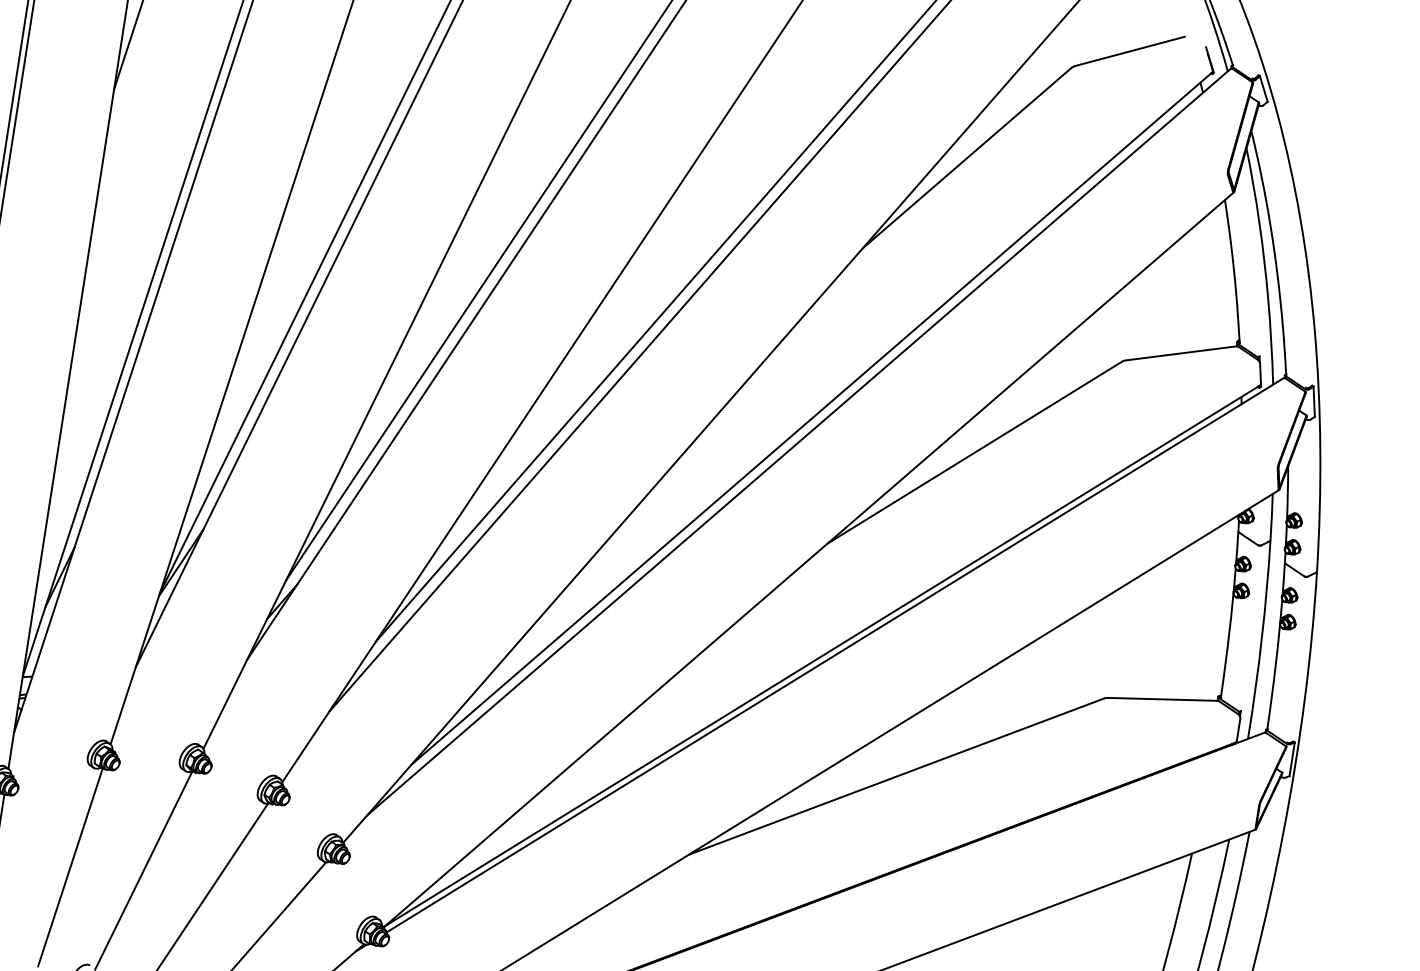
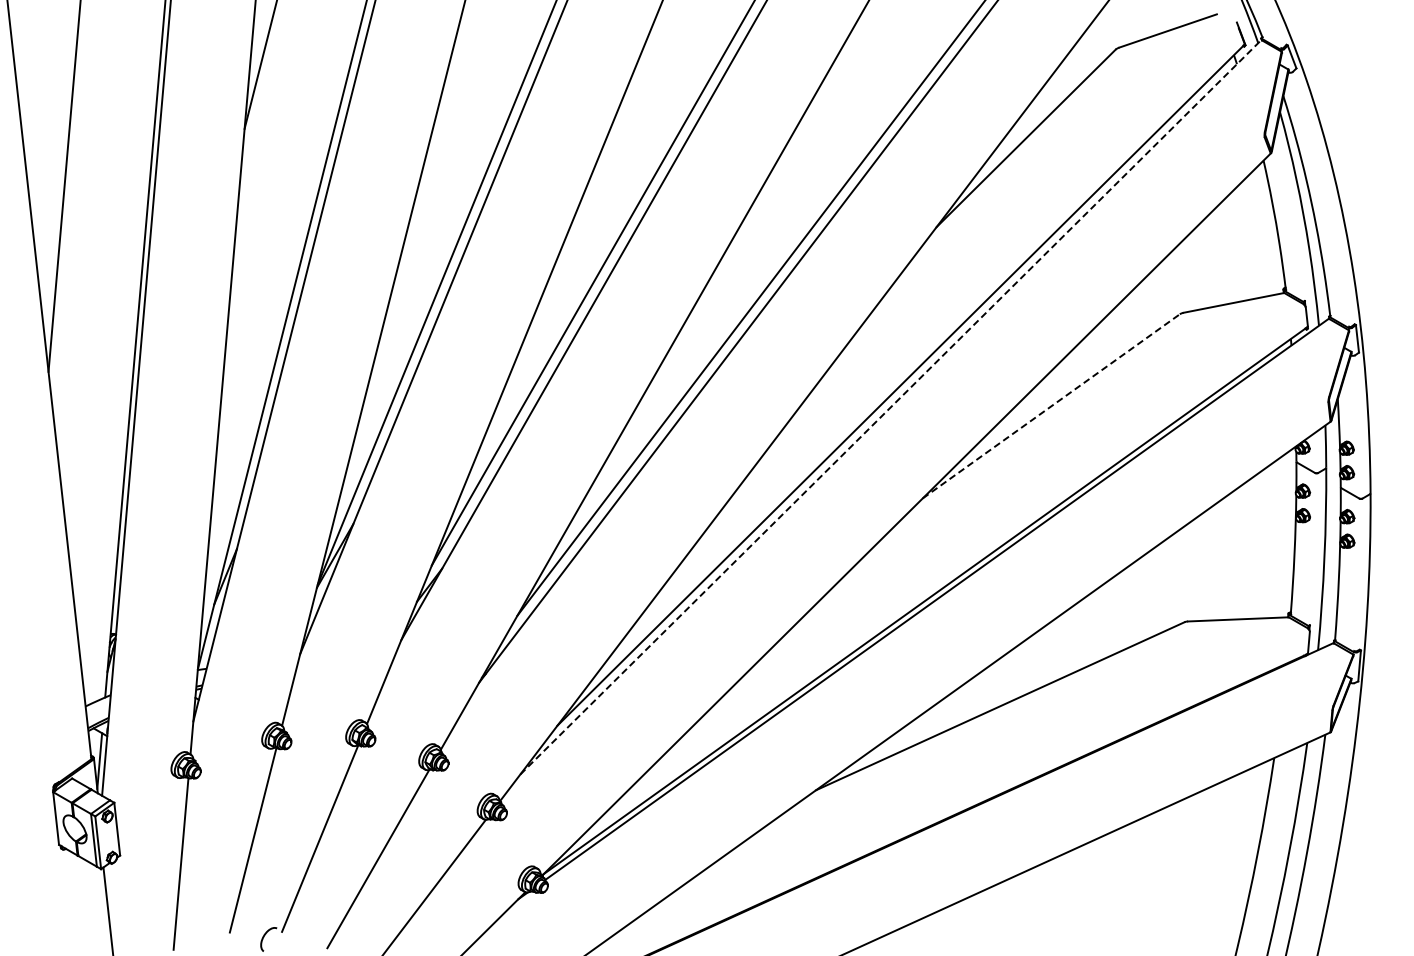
line: (800, 442) -> (891, 407), solid -> dashed
line: (974, 452) -> (1051, 406), solid -> dashed

